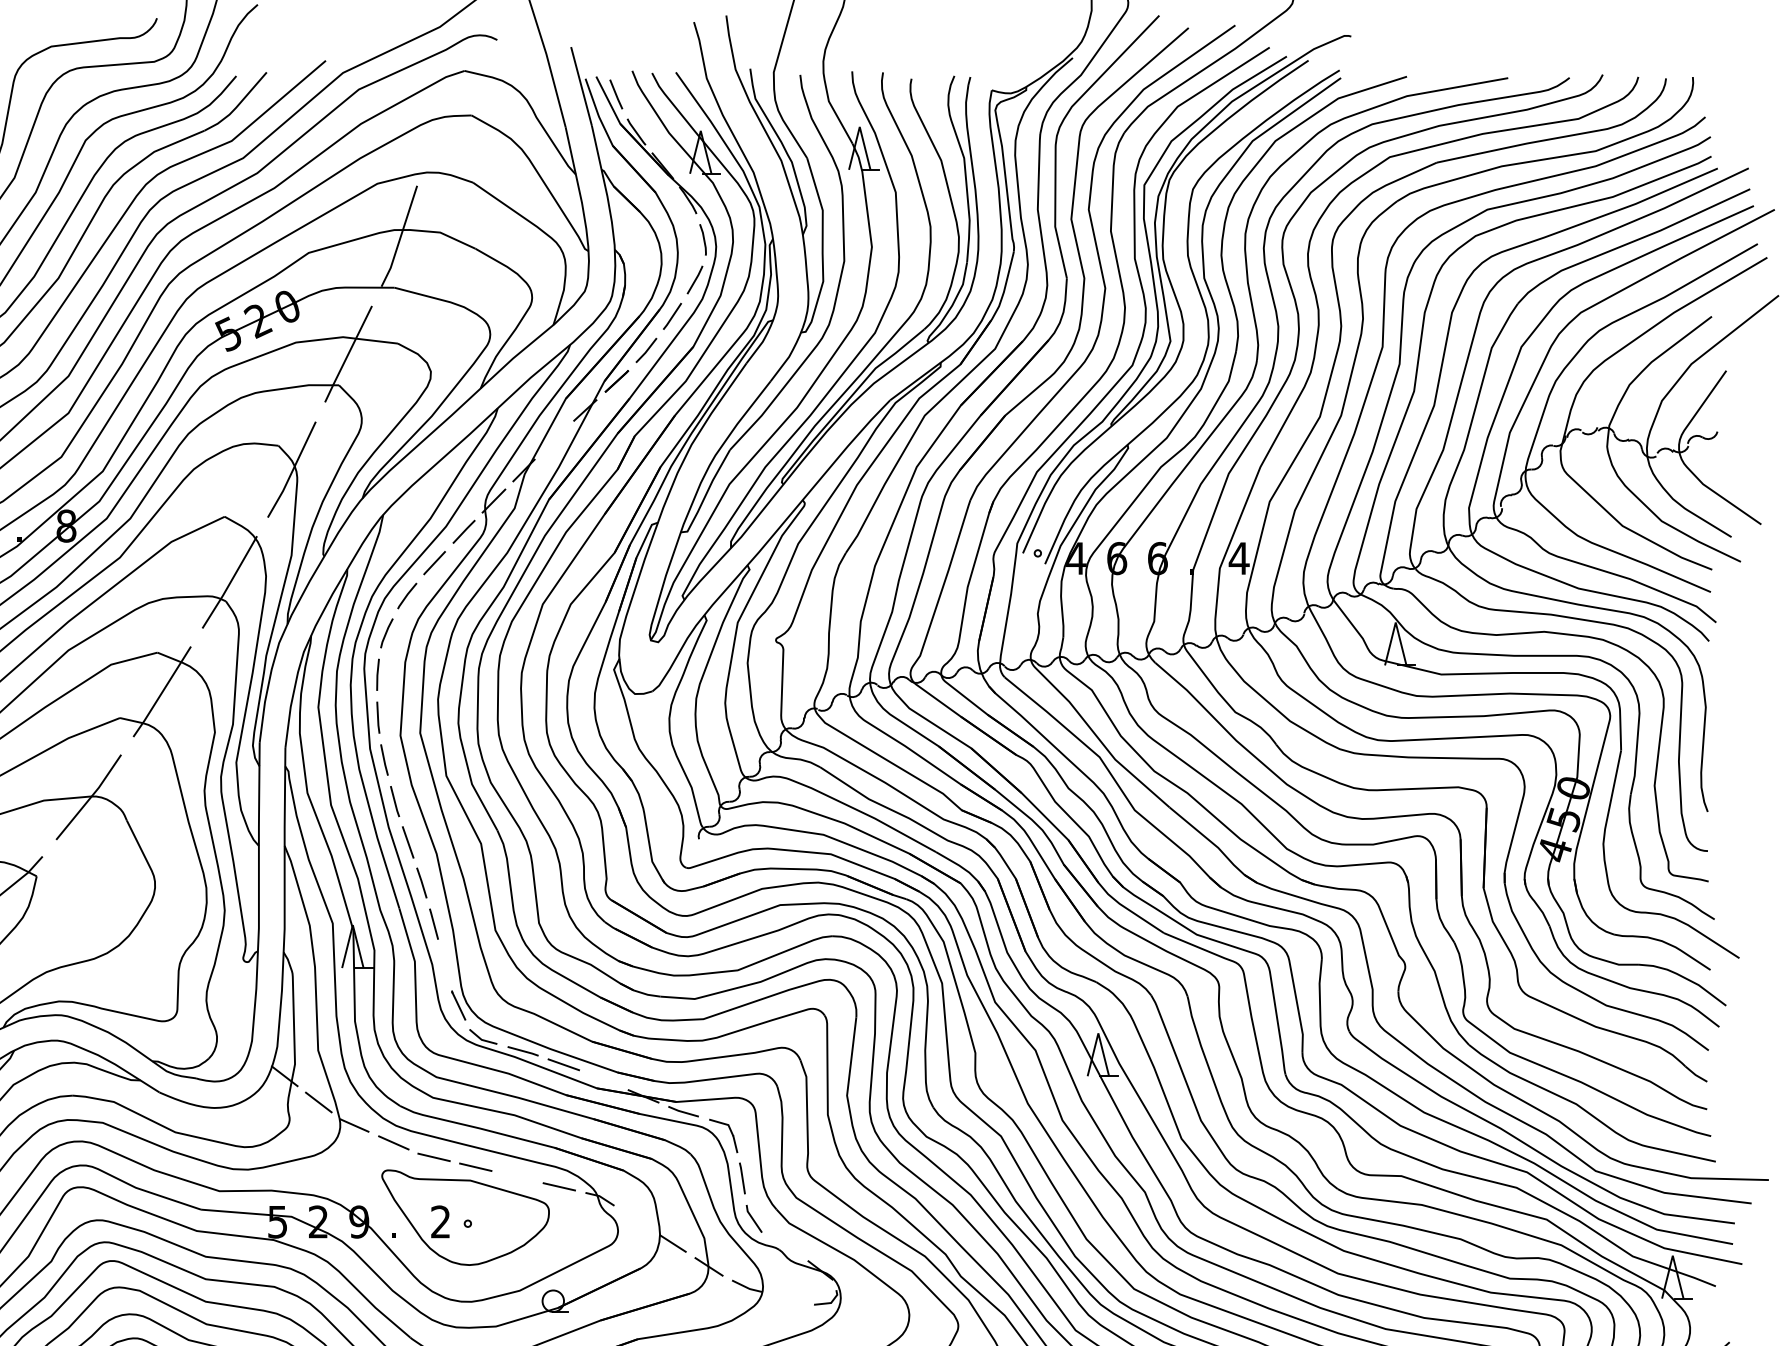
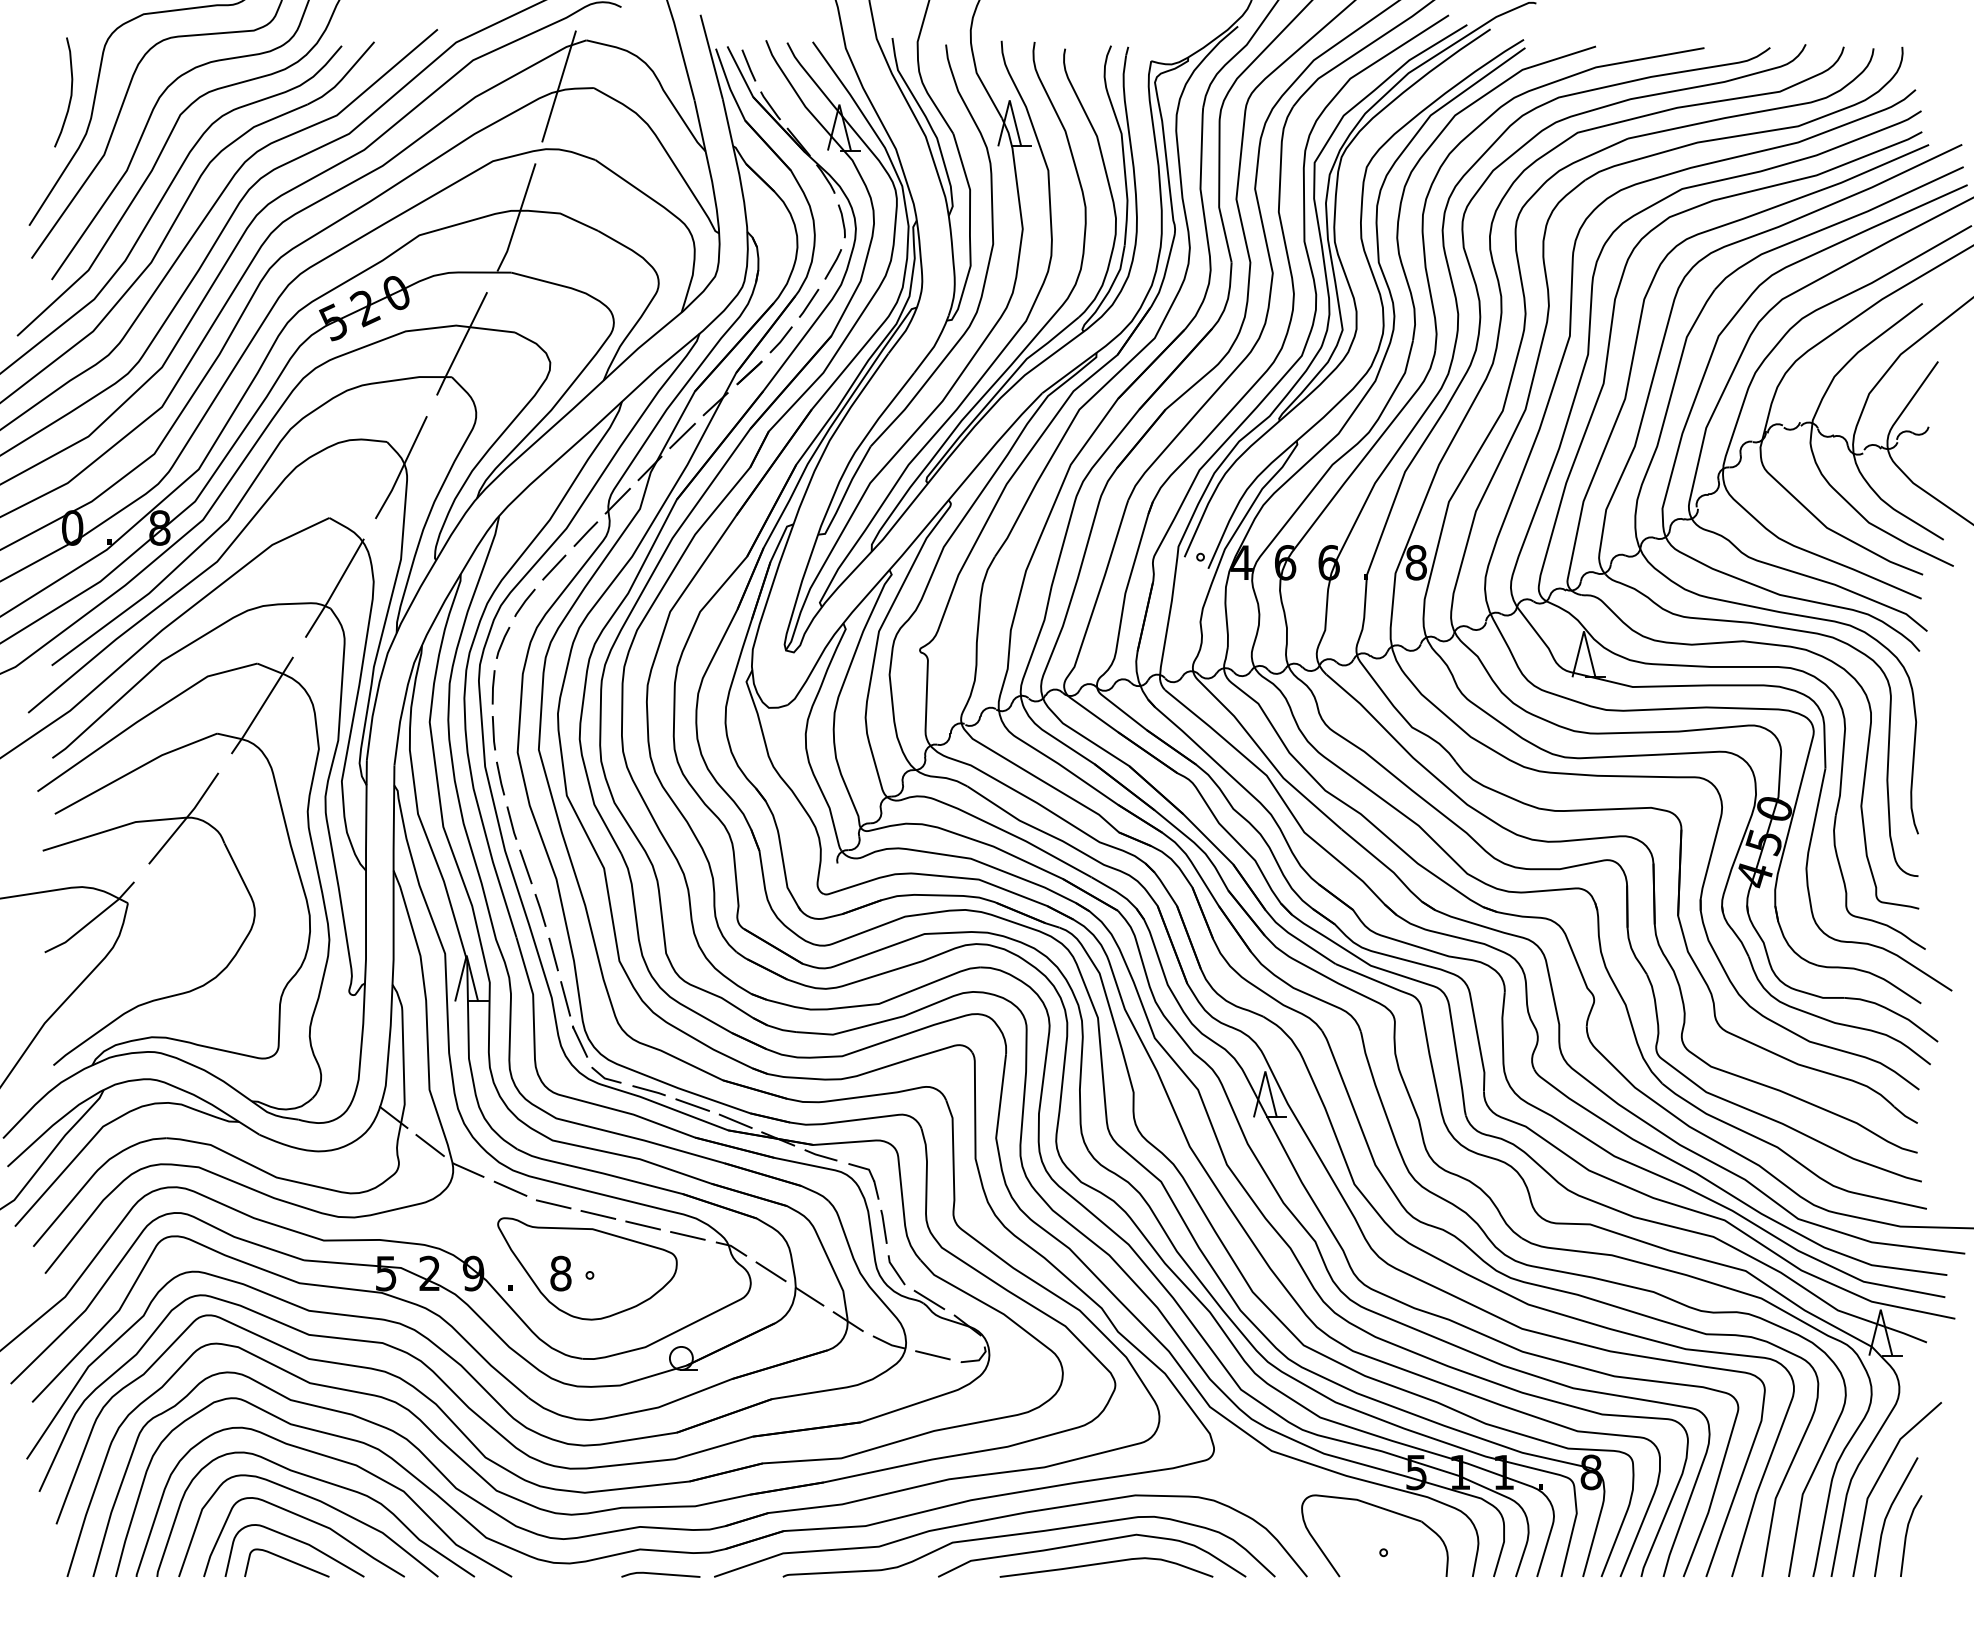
line: (438, 114) -> (558, 86), added
line: (554, 439) -> (682, 435), added
text: (1239, 558) -> (1416, 562), 4 -> 8
line: (445, 965) -> (565, 998), added
line: (603, 1079) -> (735, 1120), added
line: (516, 1177) -> (642, 1225), added
line: (636, 1220) -> (770, 1271), added
text: (440, 1221) -> (560, 1273), 2 -> 8
line: (784, 1246) -> (929, 1299), added
line: (787, 1298) -> (932, 1355), added

